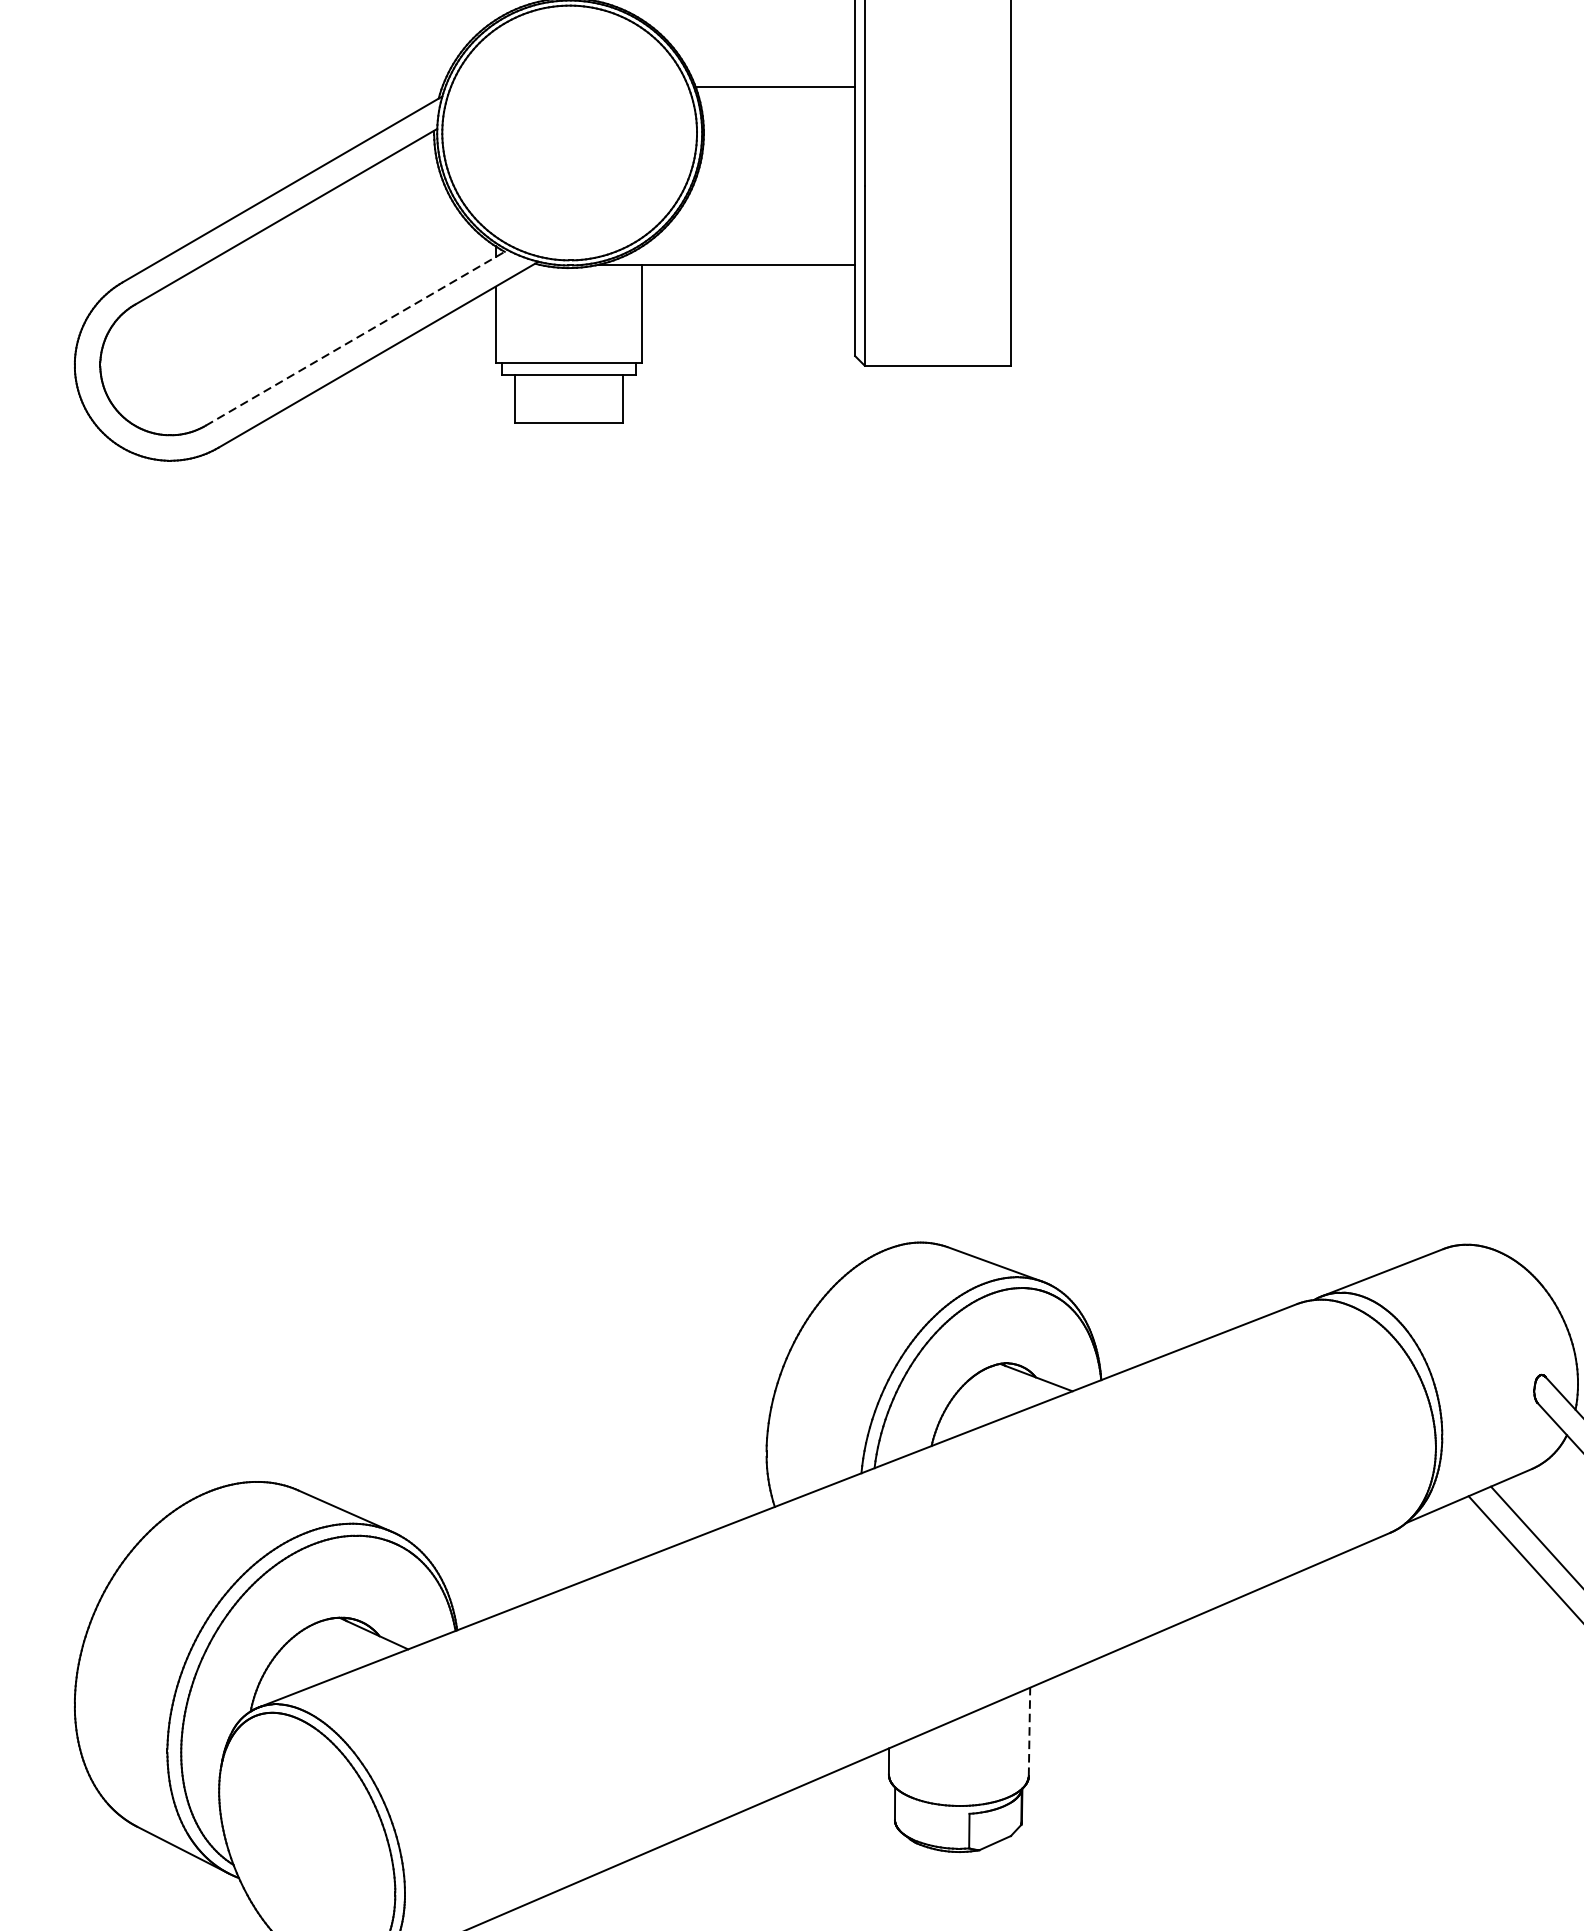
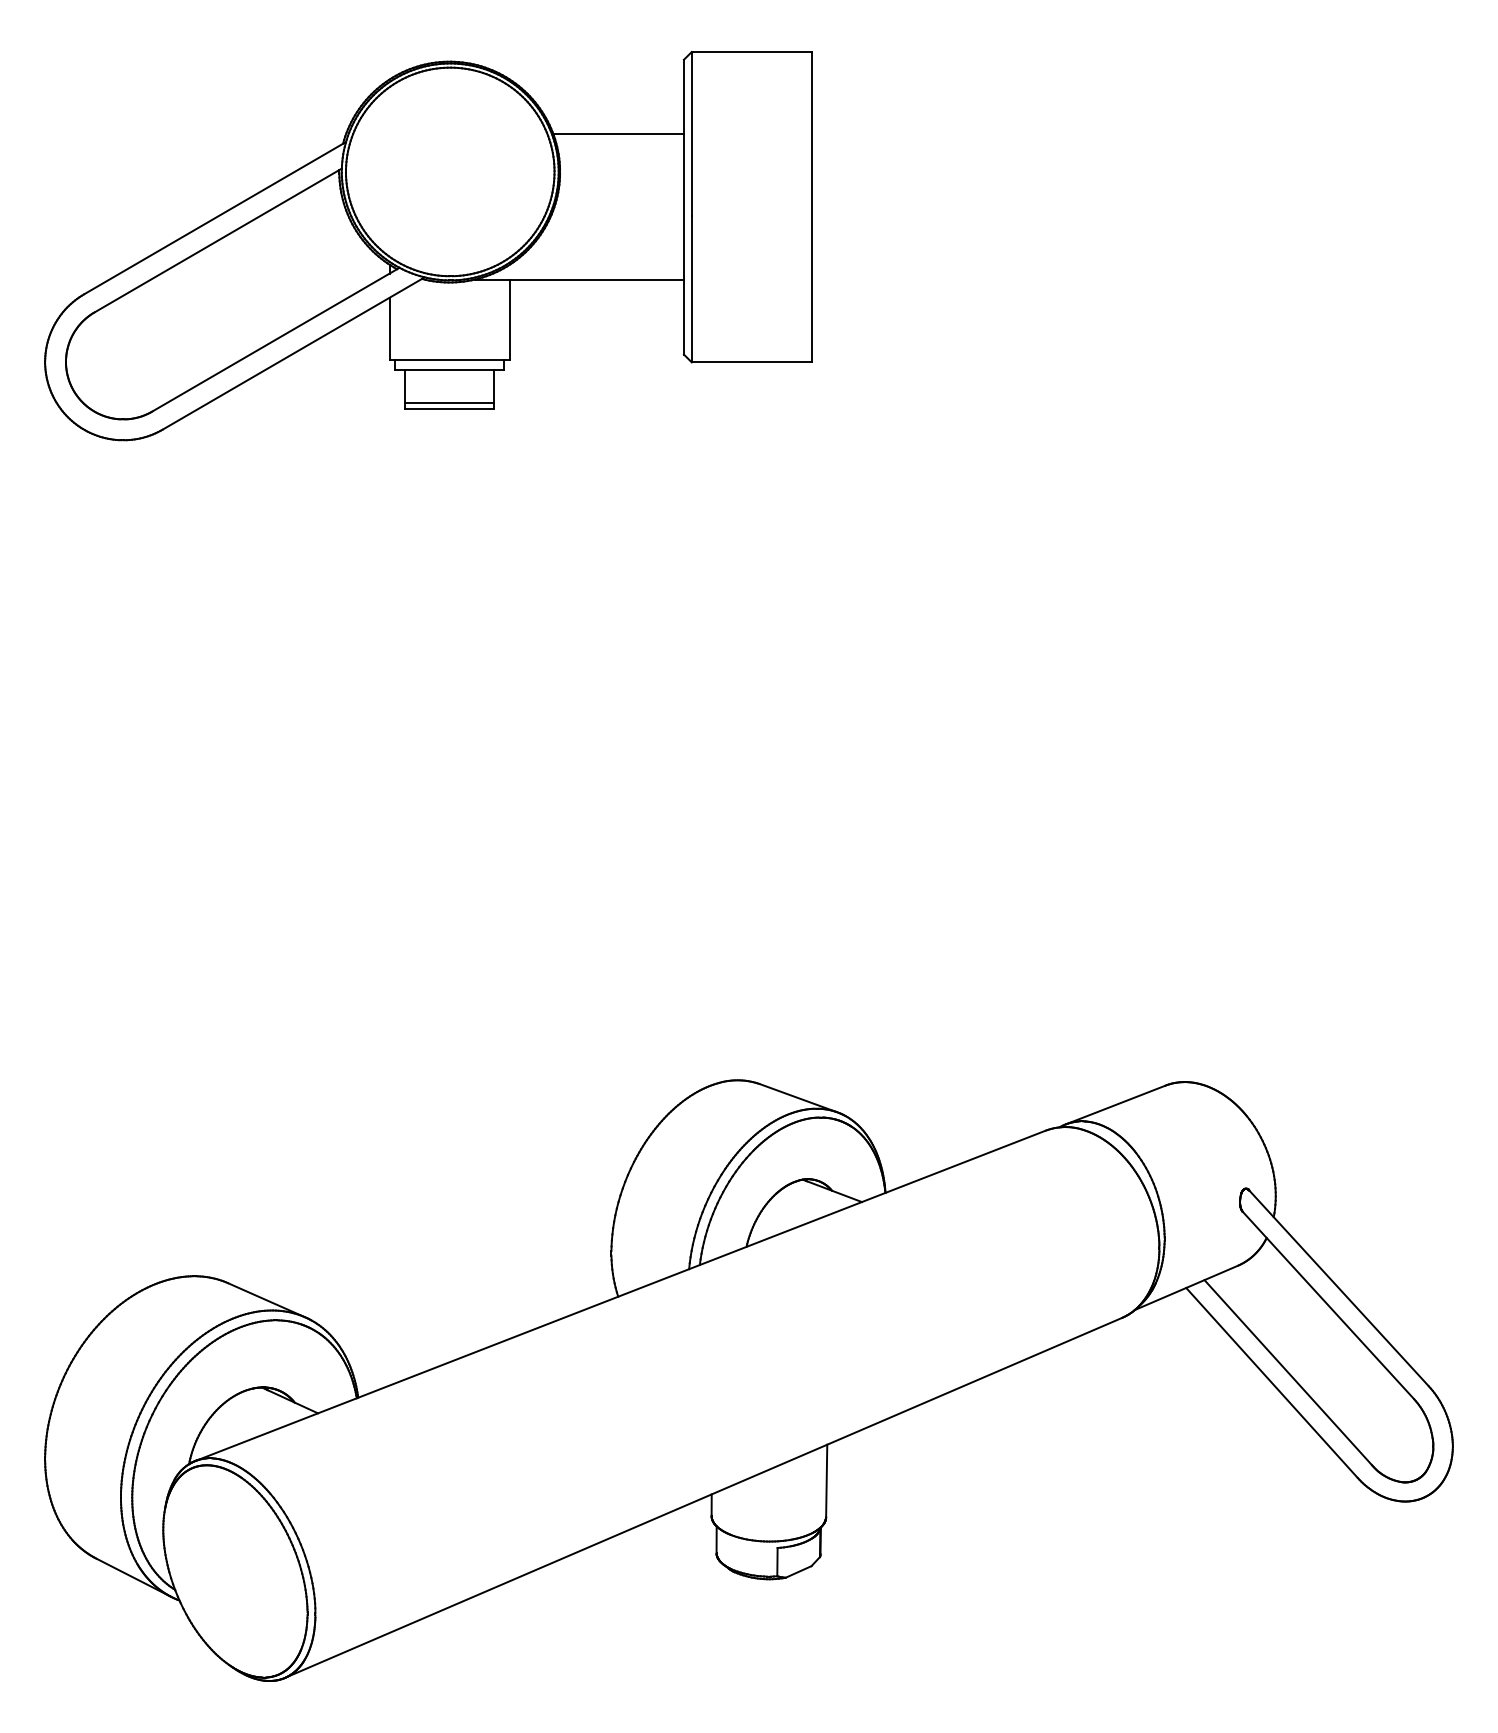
line: (357, 337) -> (276, 339), dashed -> solid
line: (568, 415) -> (449, 403), added
line: (1029, 1731) -> (826, 1480), dashed -> solid

